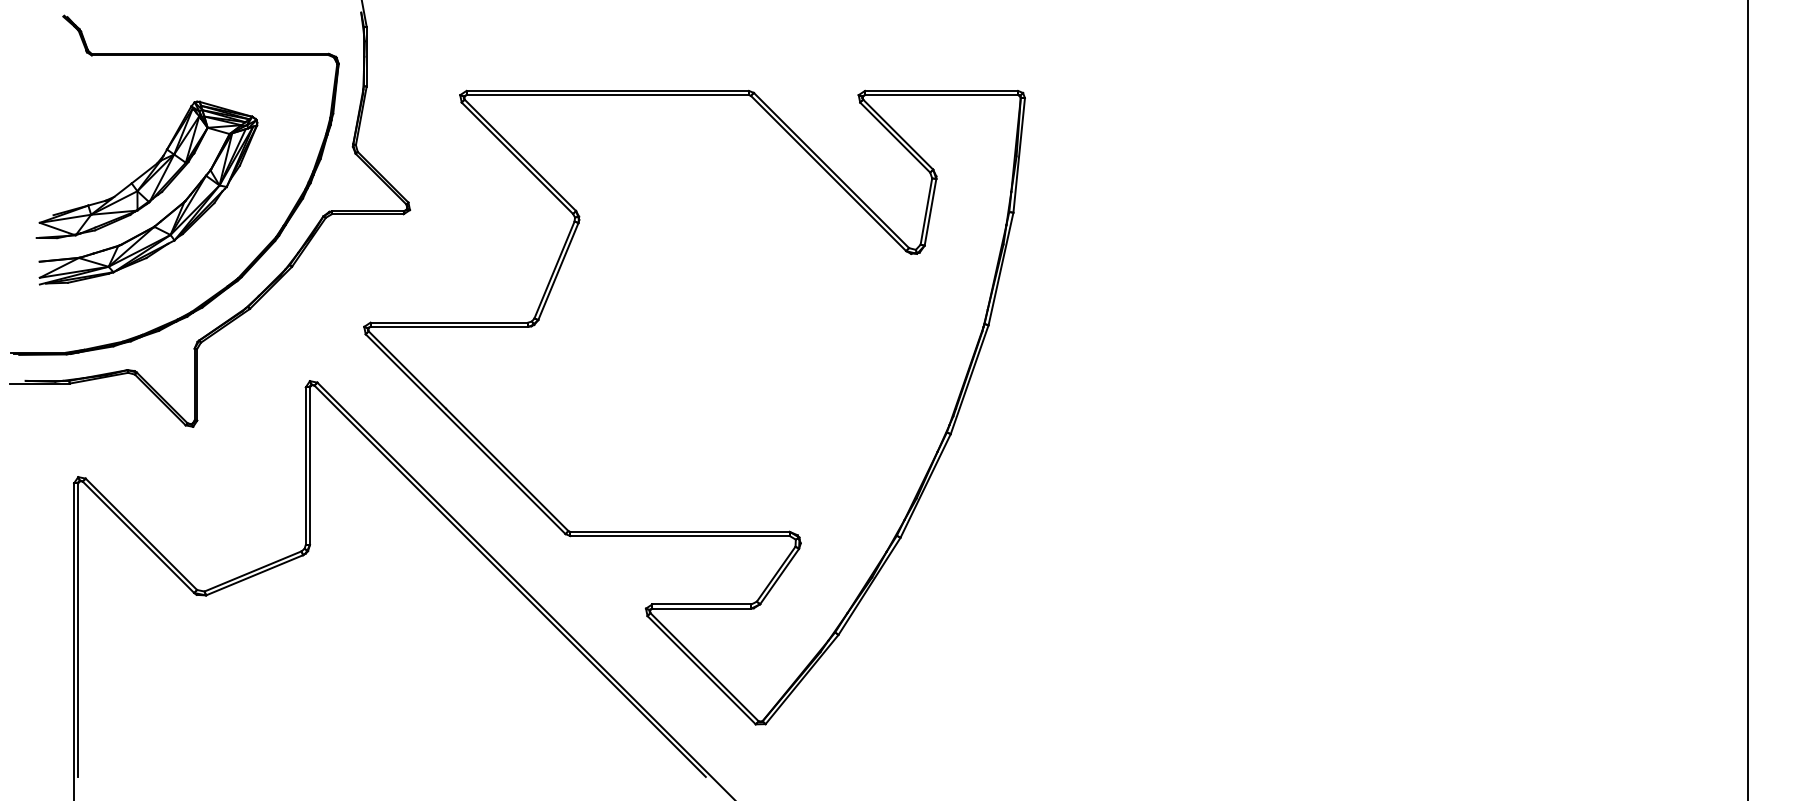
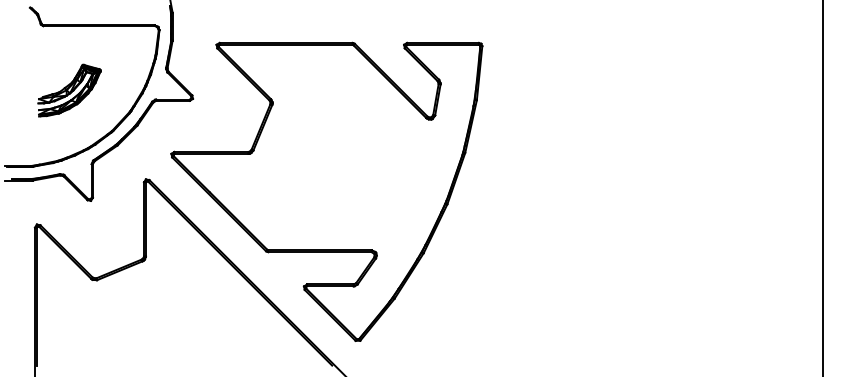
part: (147, 192) -> (69, 90), size x0.6

